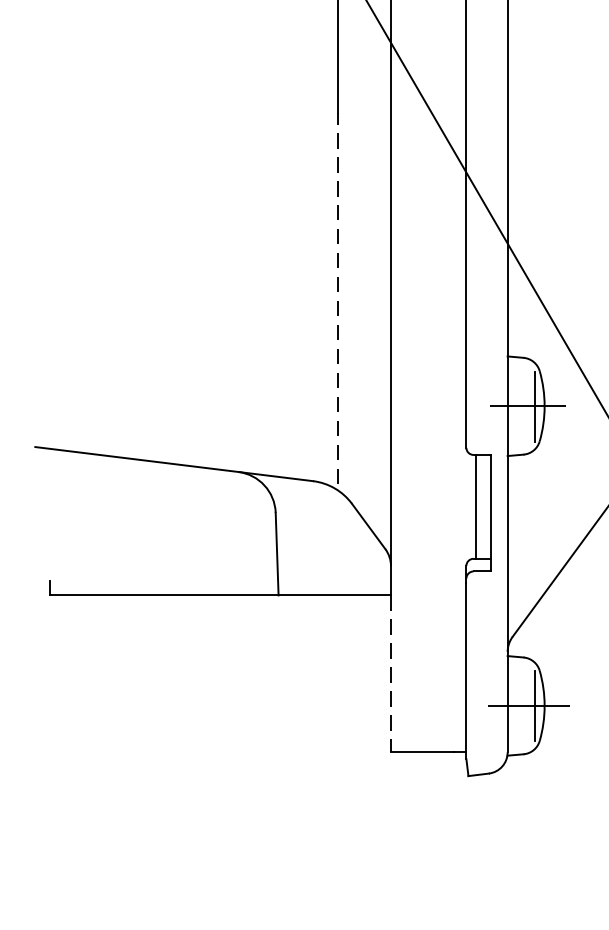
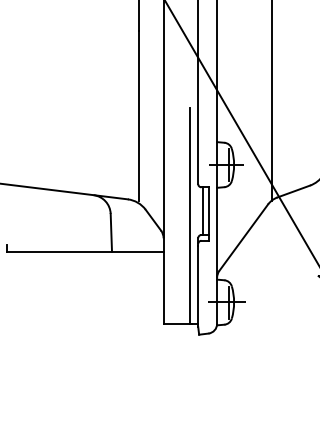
line: (338, 298) -> (139, 115), dashed -> solid
line: (447, 516) -> (189, 215), added
line: (390, 673) -> (163, 287), dashed -> solid

